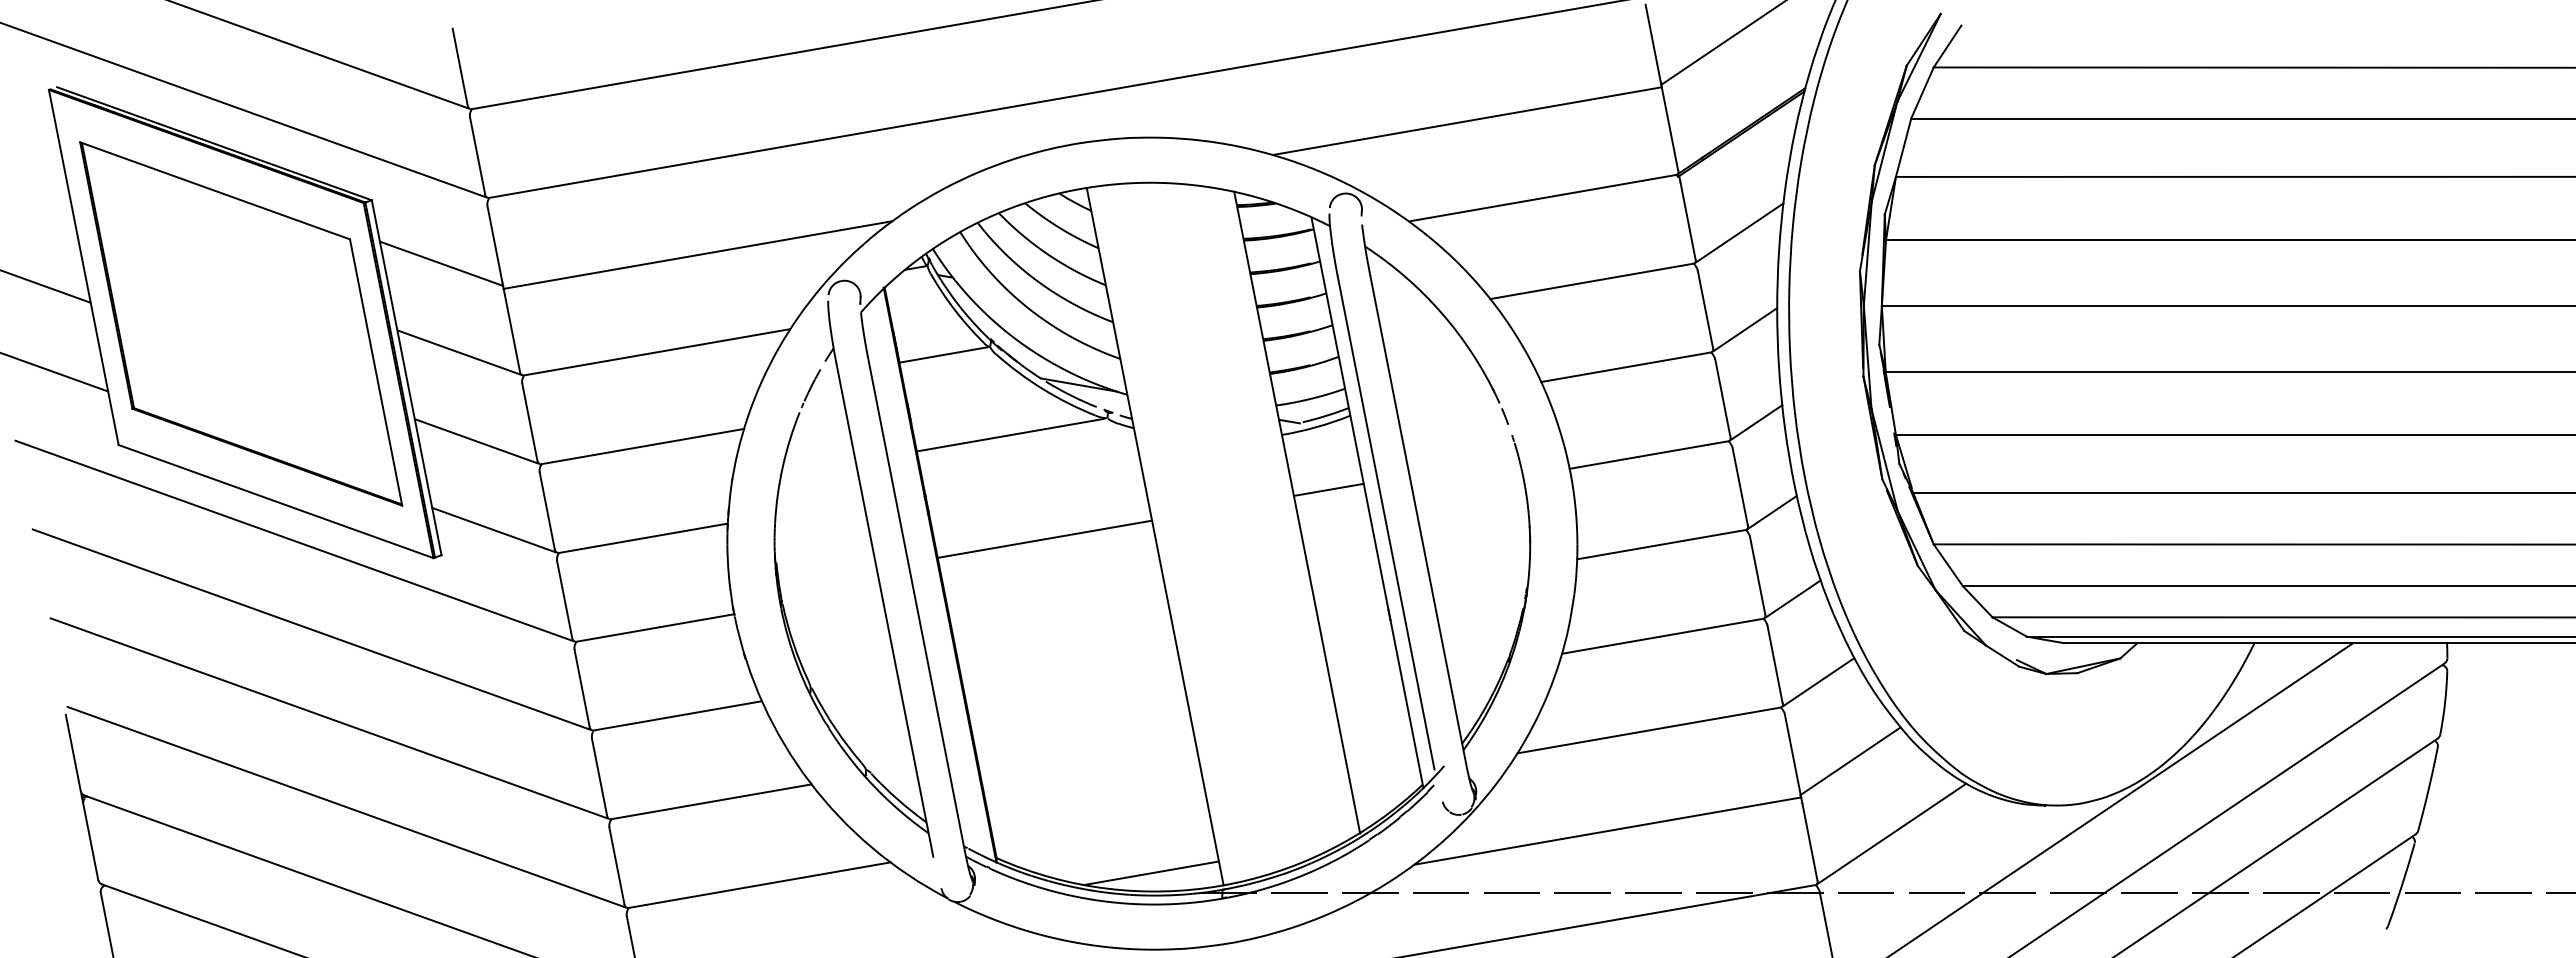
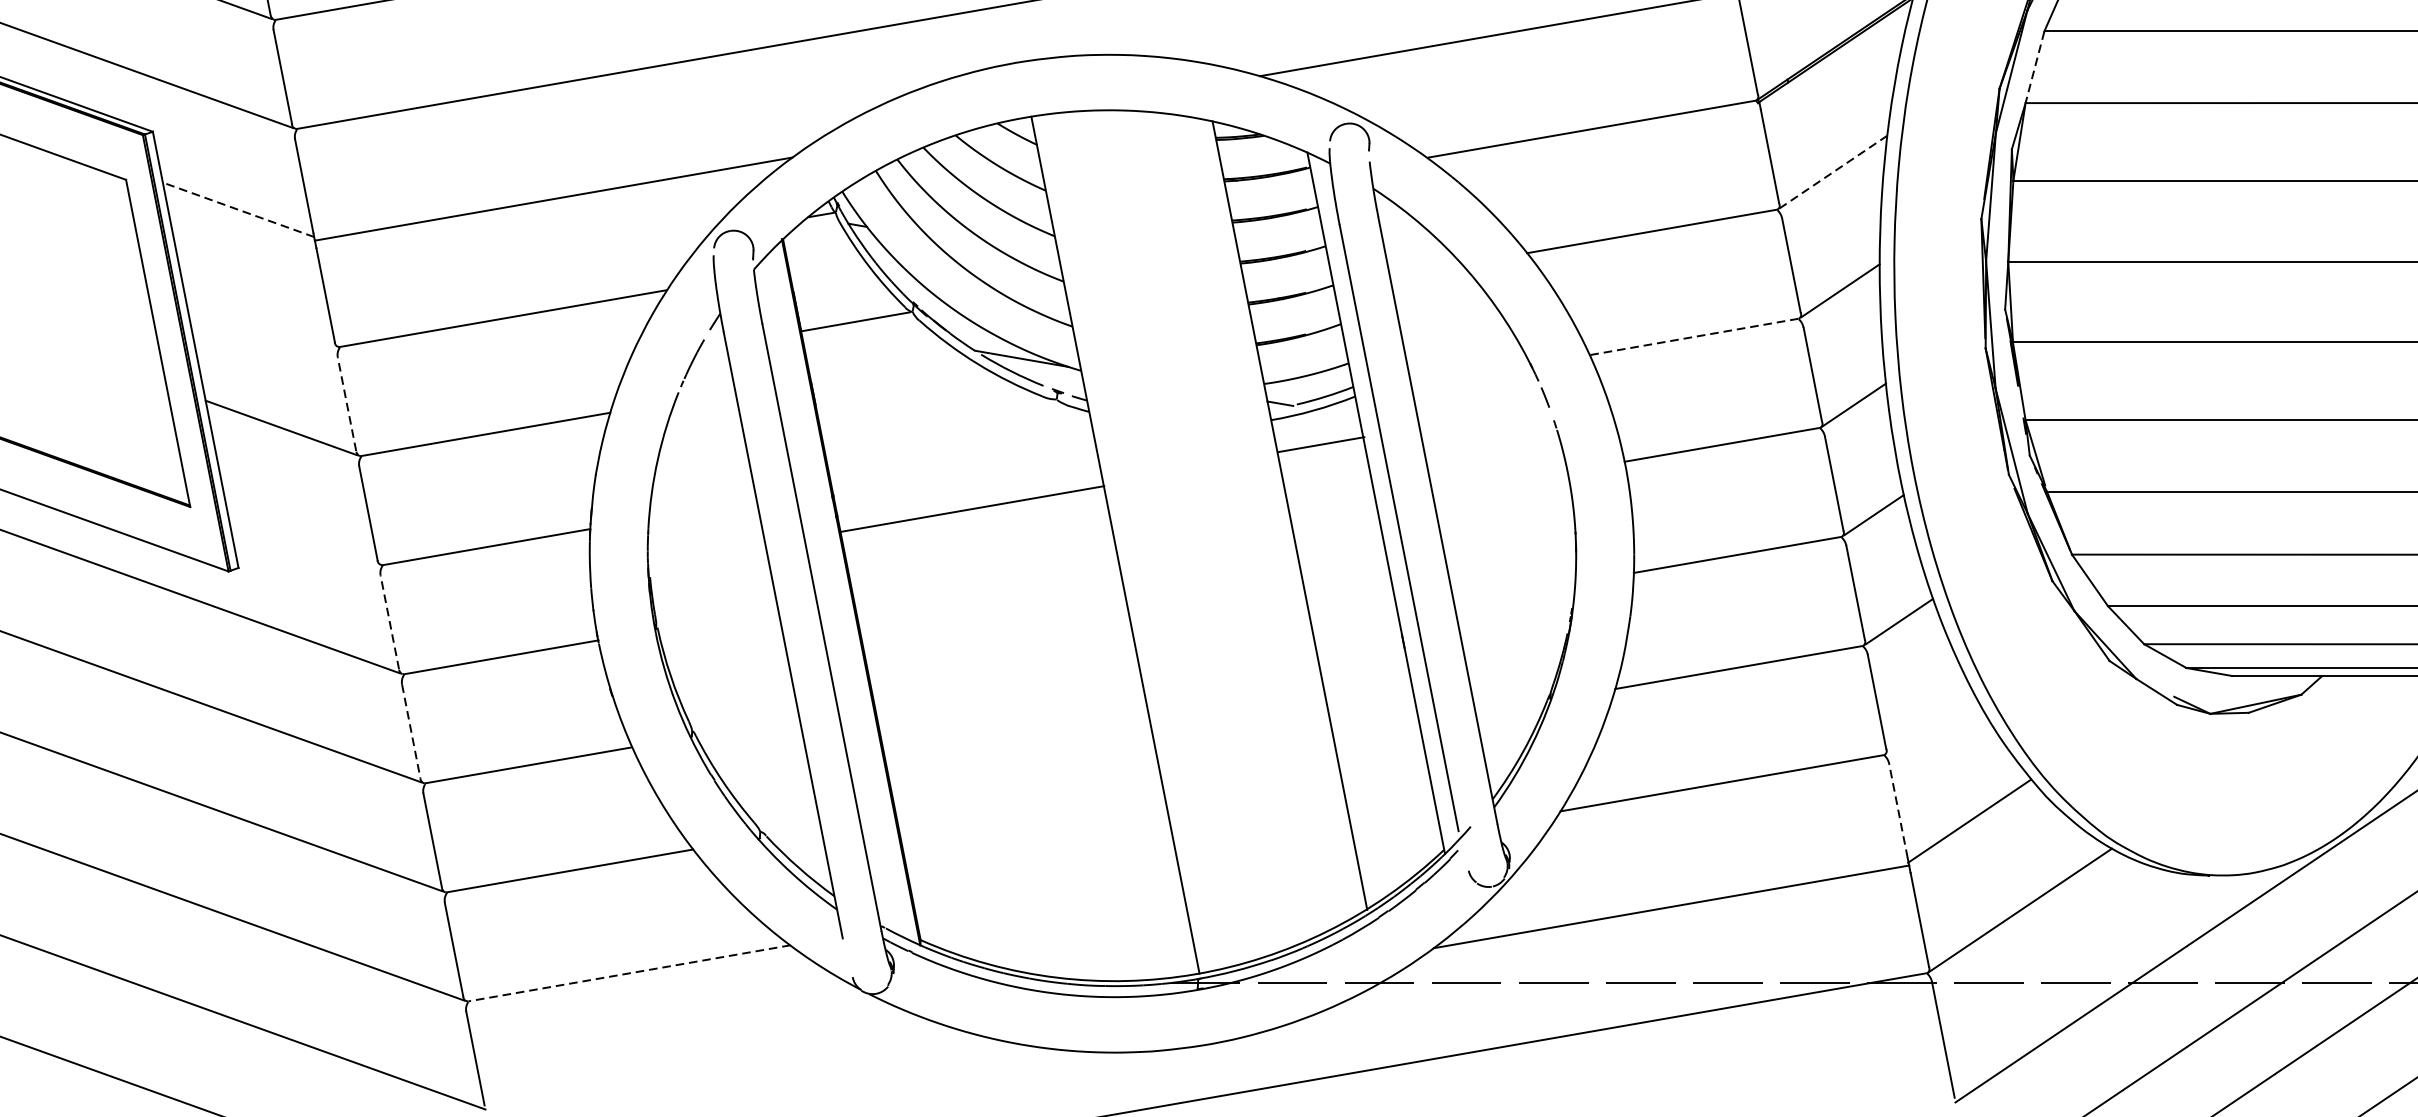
line: (1903, 148) -> (2034, 68), solid -> dashed
line: (1739, 233) -> (1833, 172), solid -> dashed
line: (441, 263) -> (238, 209), solid -> dashed
line: (459, 352) -> (260, 318), removed
line: (1625, 367) -> (1693, 337), solid -> dashed
line: (529, 421) -> (346, 403), solid -> dashed
line: (1010, 434) -> (937, 419), removed
line: (1328, 489) -> (1320, 444), moved
line: (493, 529) -> (302, 536), removed
line: (1044, 538) -> (972, 508), moved
line: (564, 599) -> (389, 622), solid -> dashed
line: (1818, 682) -> (1930, 724), removed
line: (582, 688) -> (411, 731), solid -> dashed
line: (1792, 753) -> (1898, 811), solid -> dashed
line: (1151, 873) -> (1110, 958), removed
line: (759, 885) -> (629, 973), solid -> dashed

